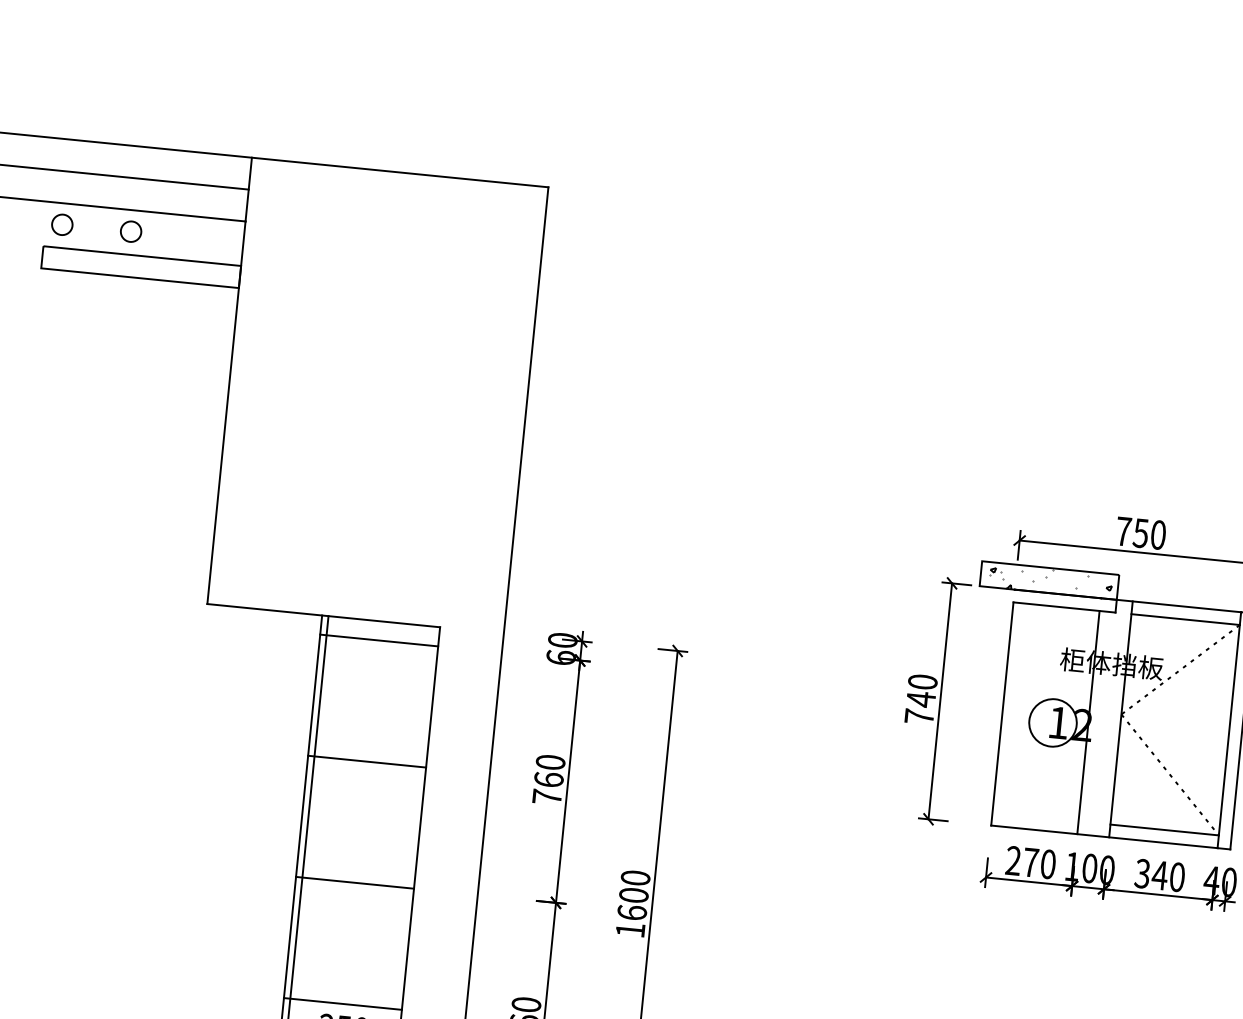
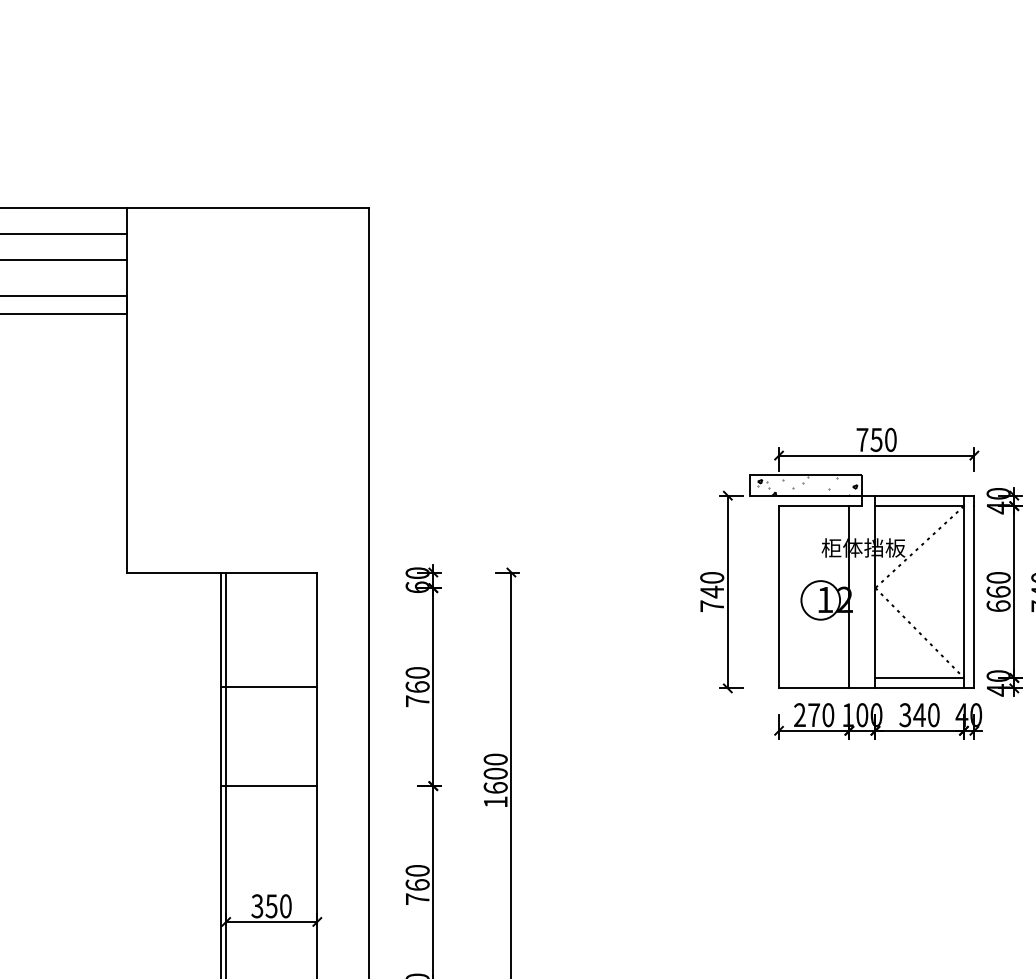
circle: (131, 231) -> (35, 277), removed
line: (378, 640) -> (268, 588), removed
line: (342, 1004) -> (268, 885), removed

